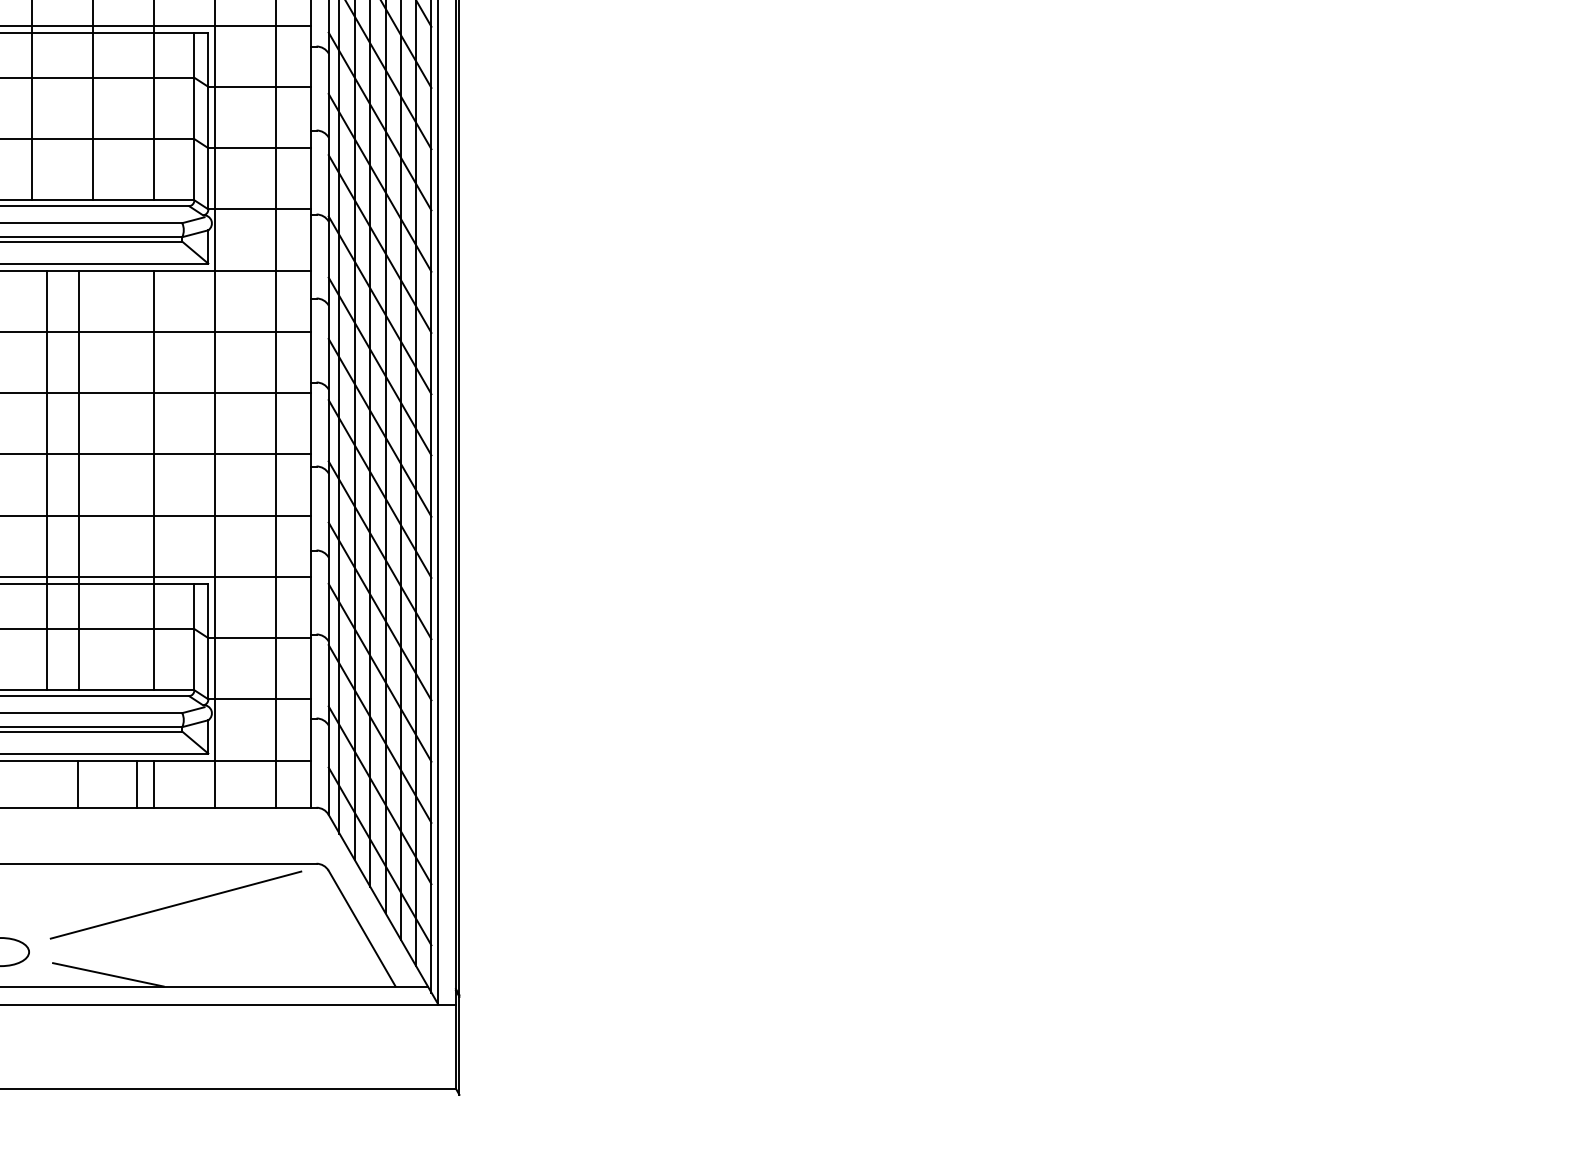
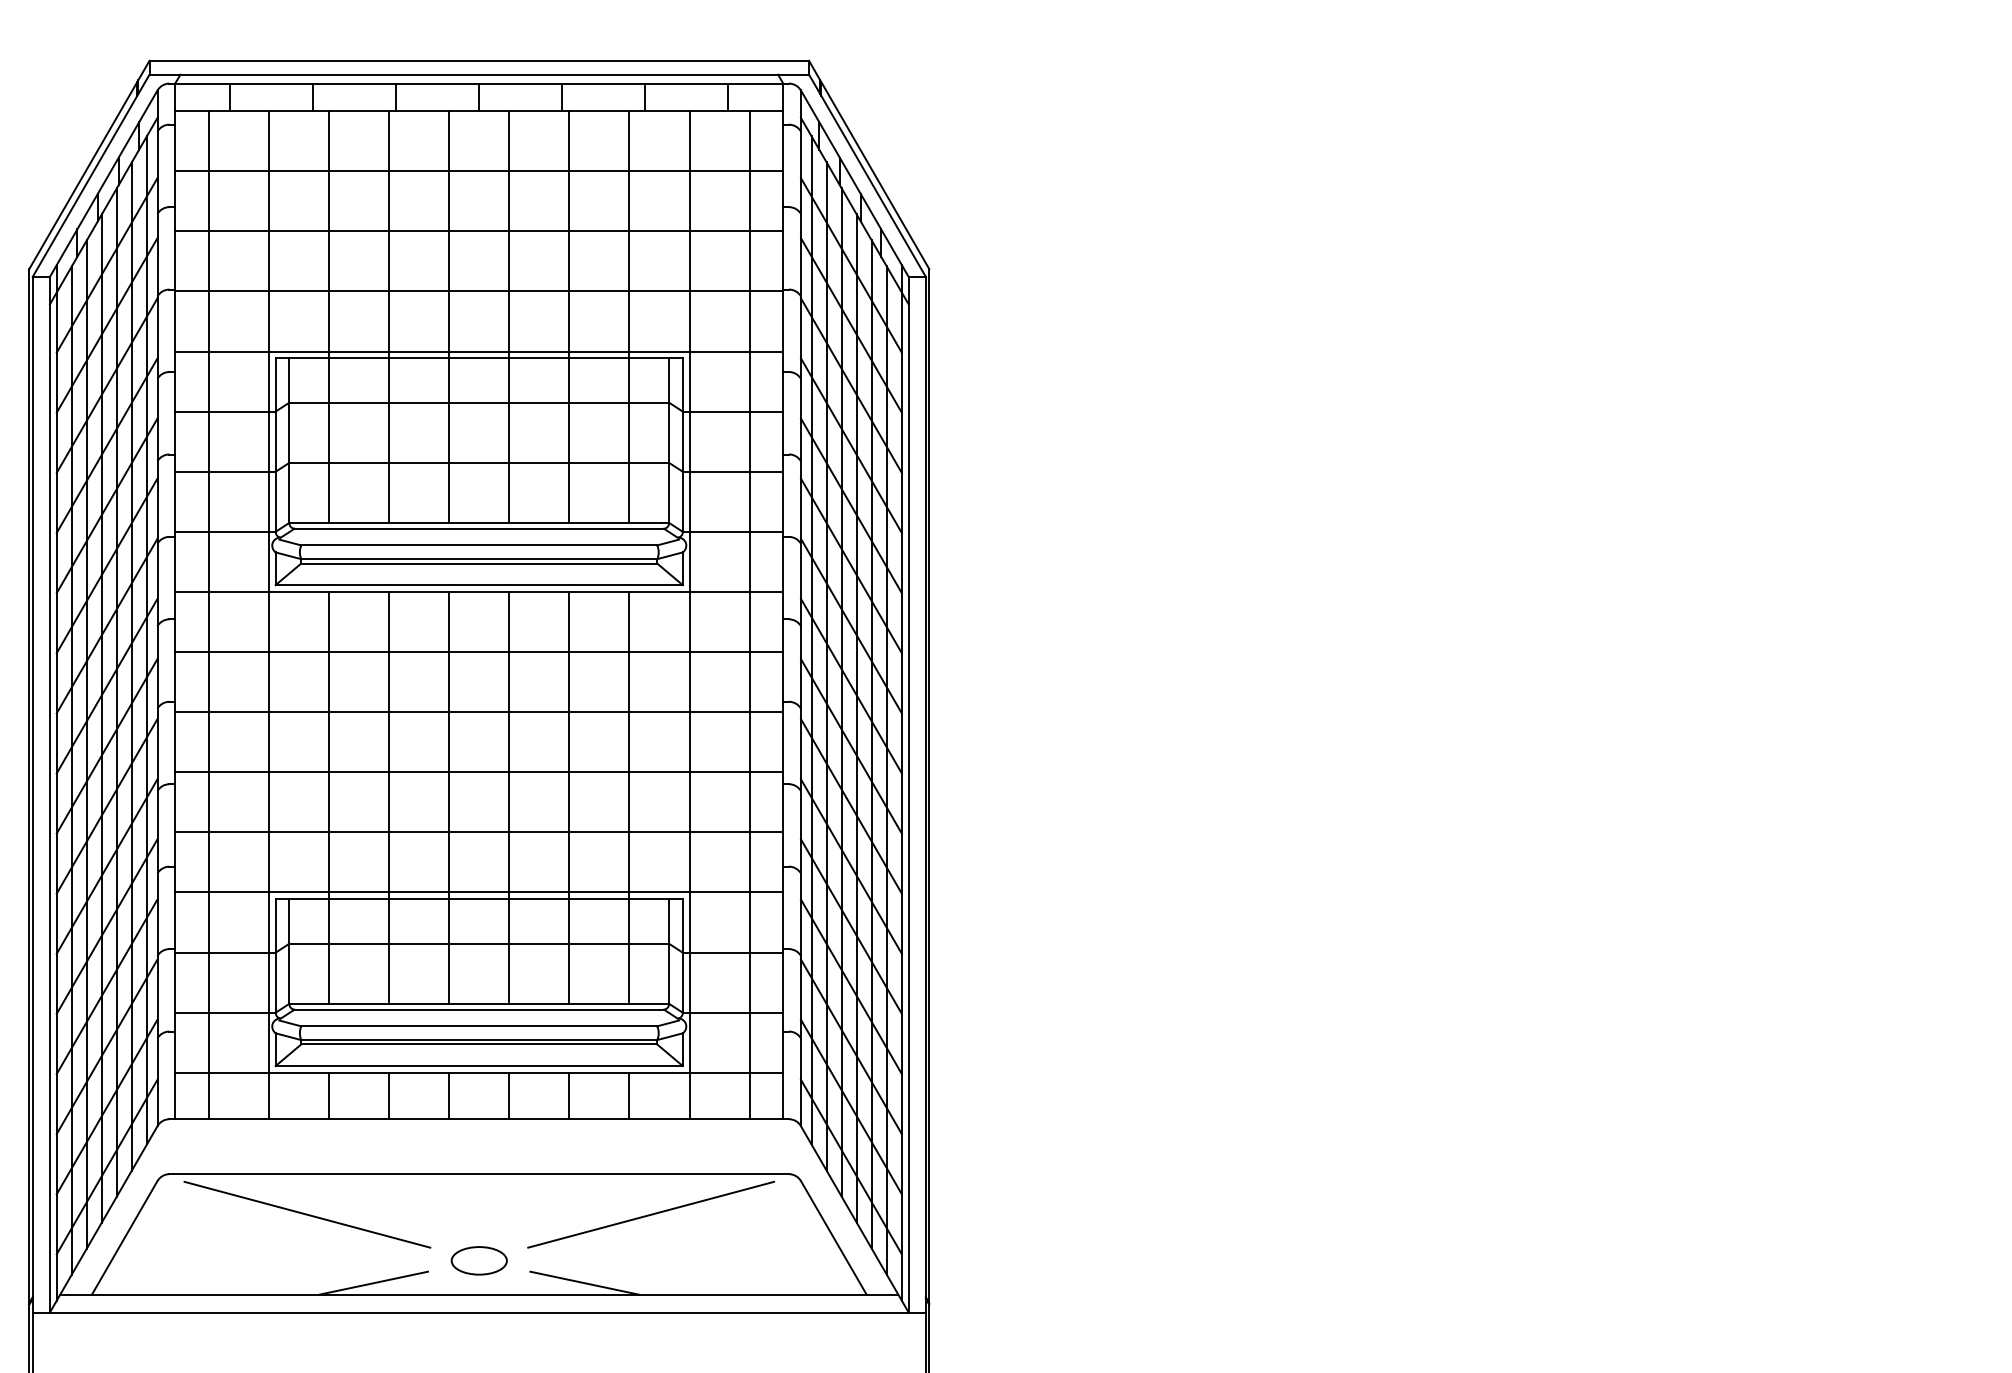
line: (47, 480) -> (569, 797), moved
line: (79, 480) -> (509, 797), moved
line: (78, 783) -> (509, 1095), moved
line: (136, 783) -> (569, 1095), moved

